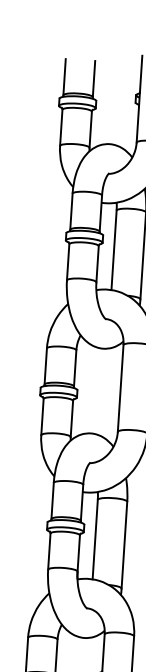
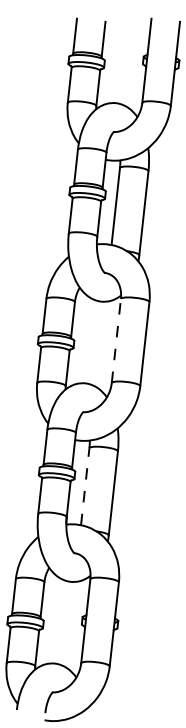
line: (120, 387) -> (116, 340), solid -> dashed
line: (95, 539) -> (85, 486), solid -> dashed

